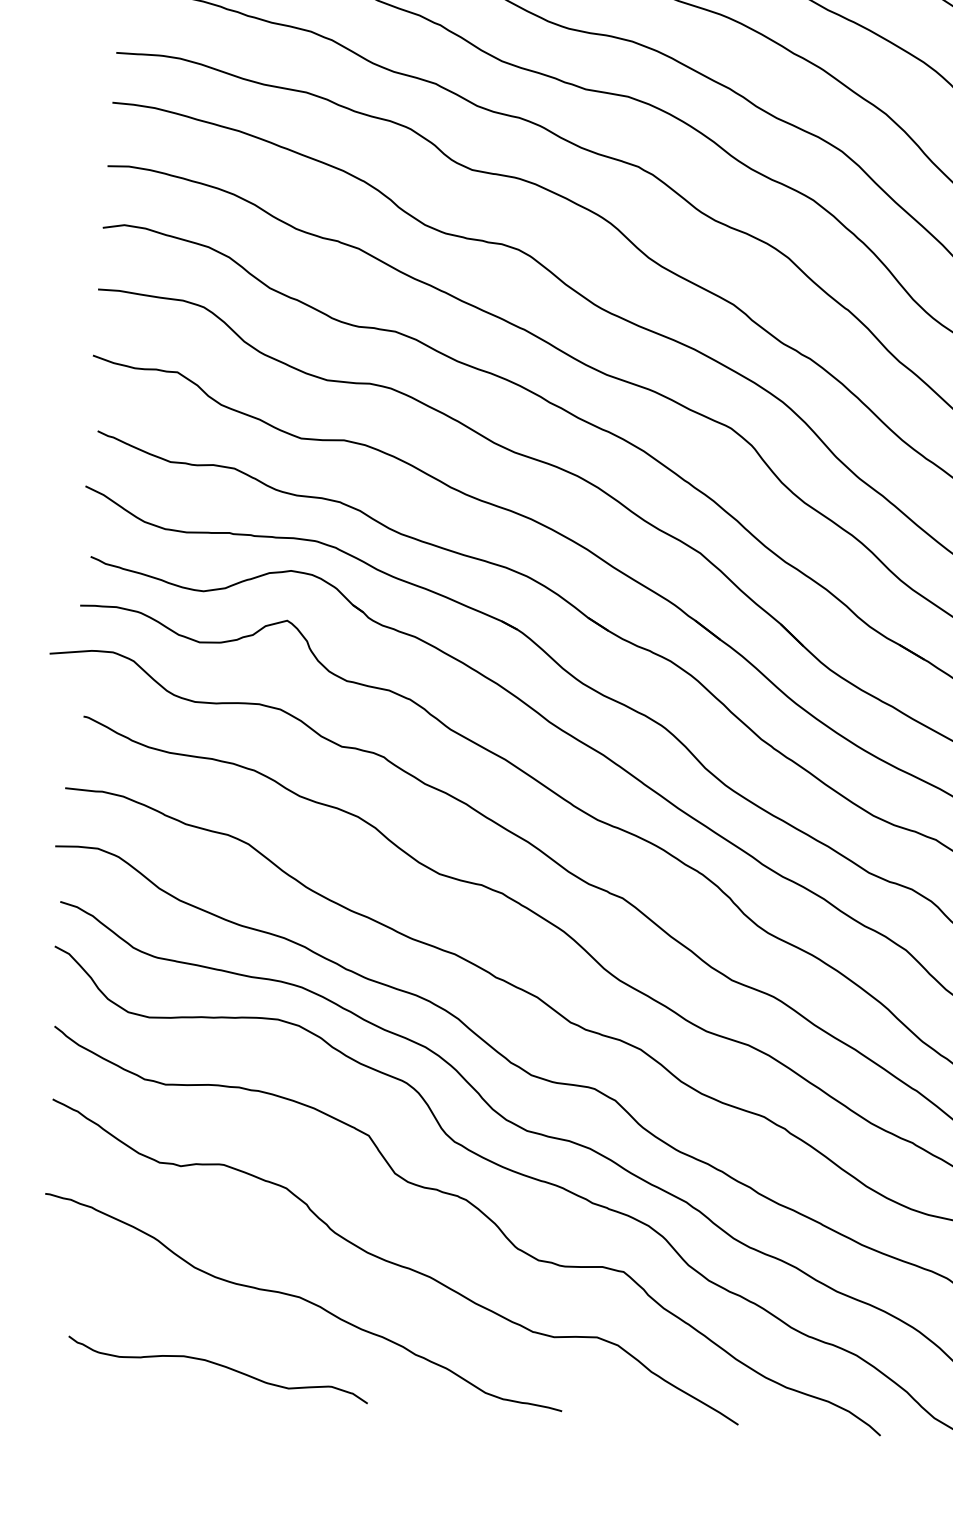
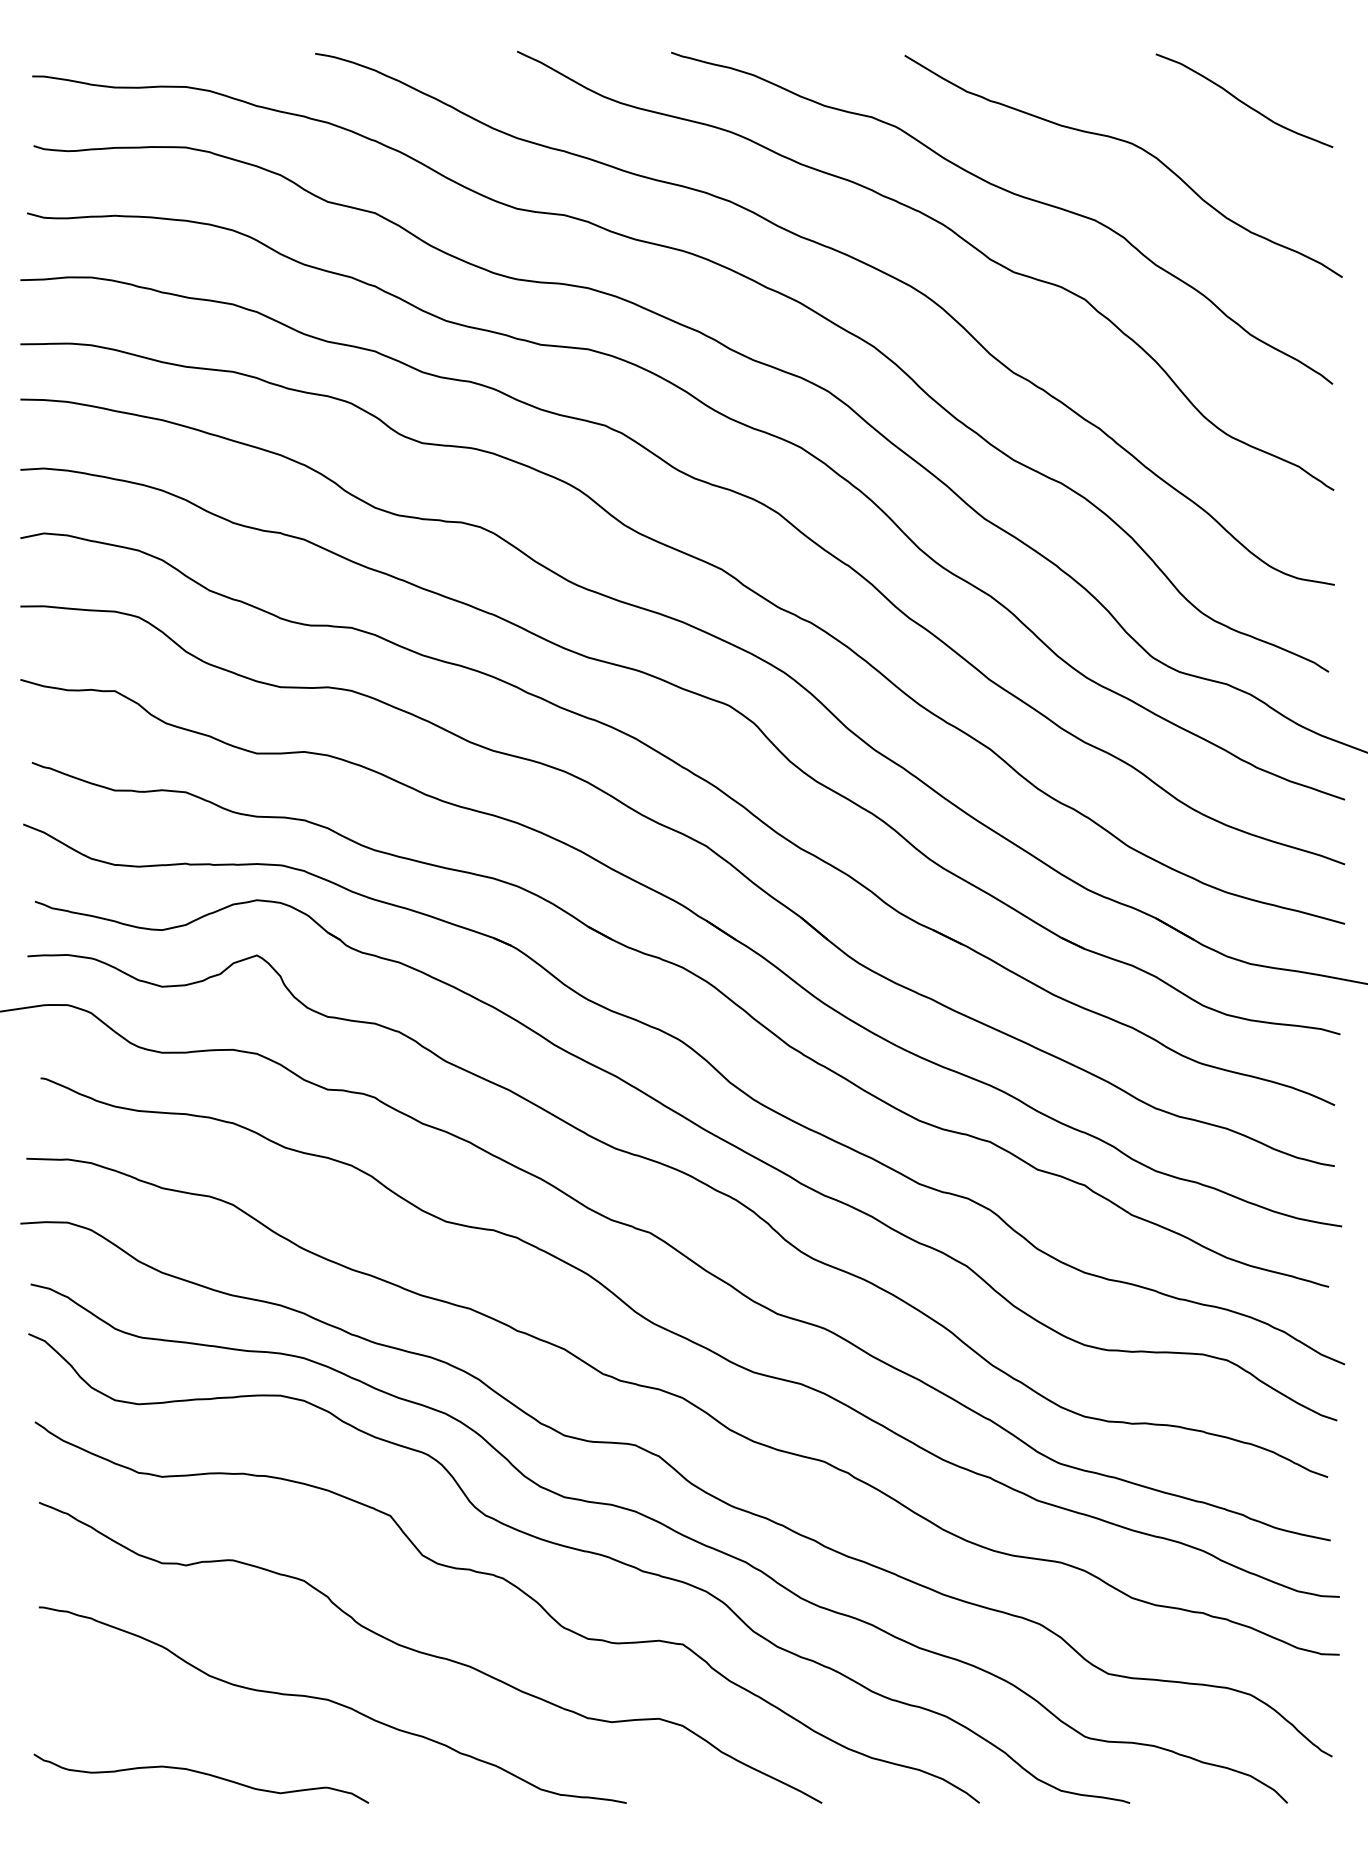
curve: (220, 1366) -> (203, 1774), moved

